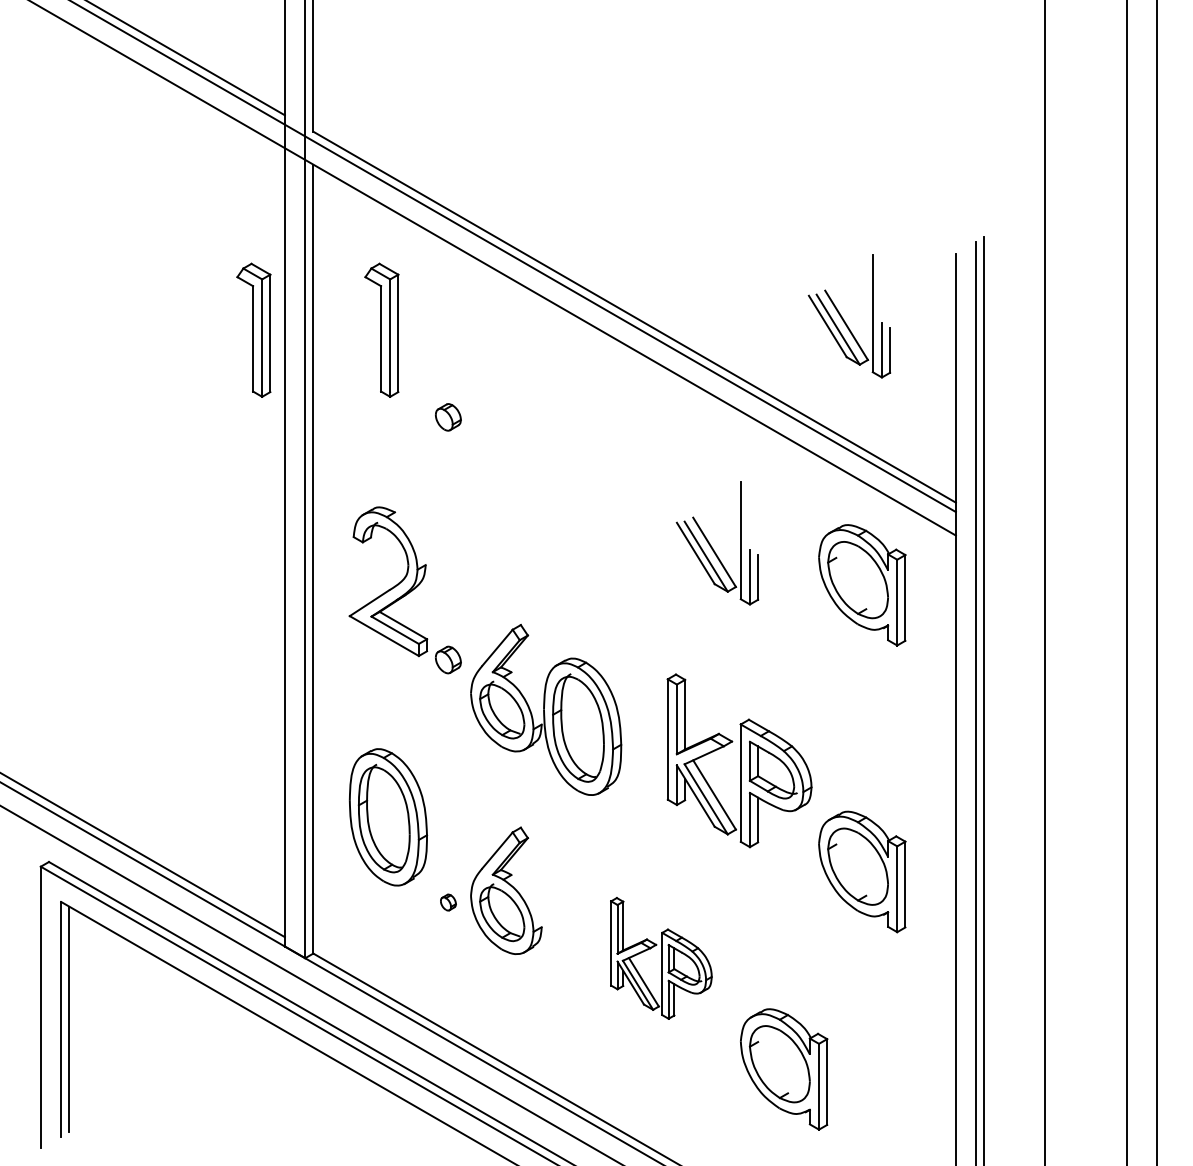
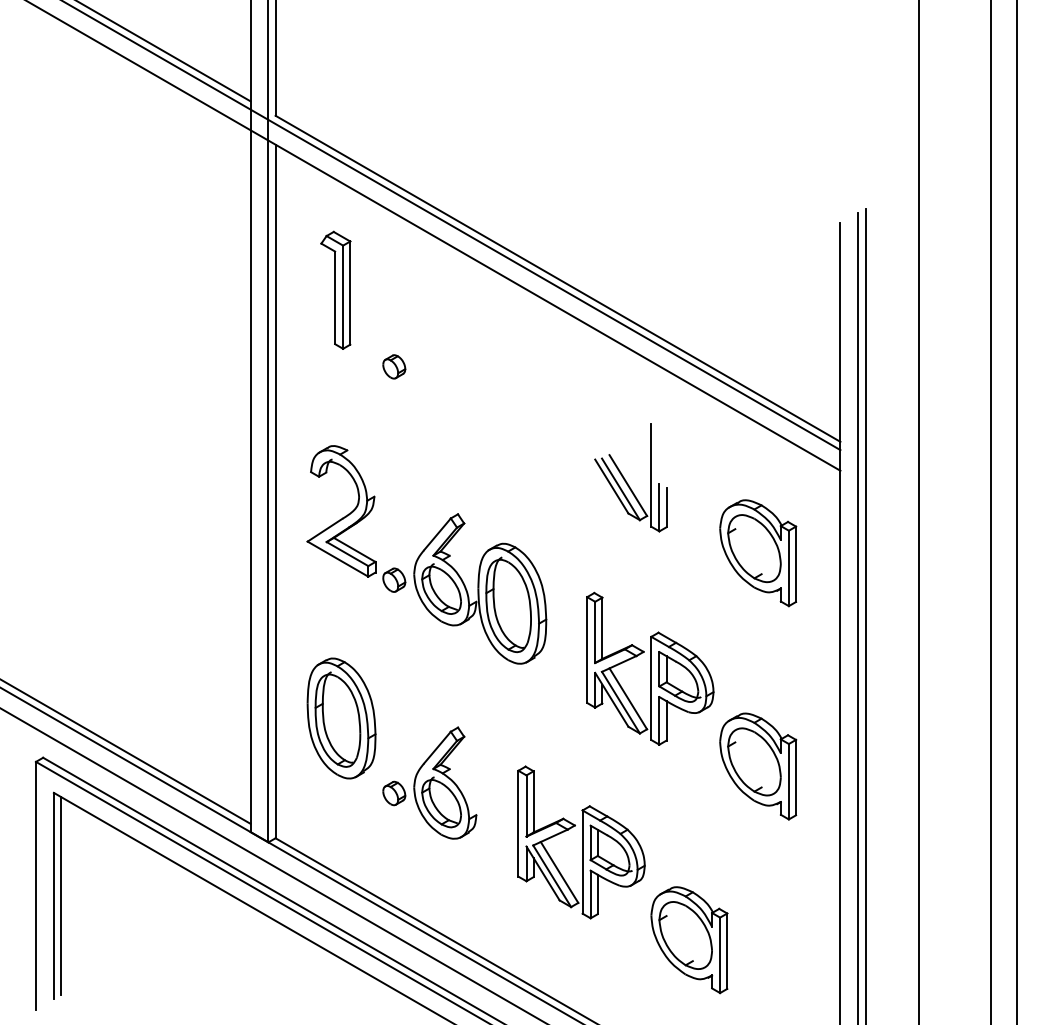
part: (848, 316) -> (746, 278), removed
part: (253, 329) -> (222, 289), removed
part: (862, 585) -> (758, 553), moved
part: (546, 709) -> (480, 588), moved
part: (448, 902) -> (394, 793), size x1.67
part: (661, 958) -> (581, 842), size x1.43

